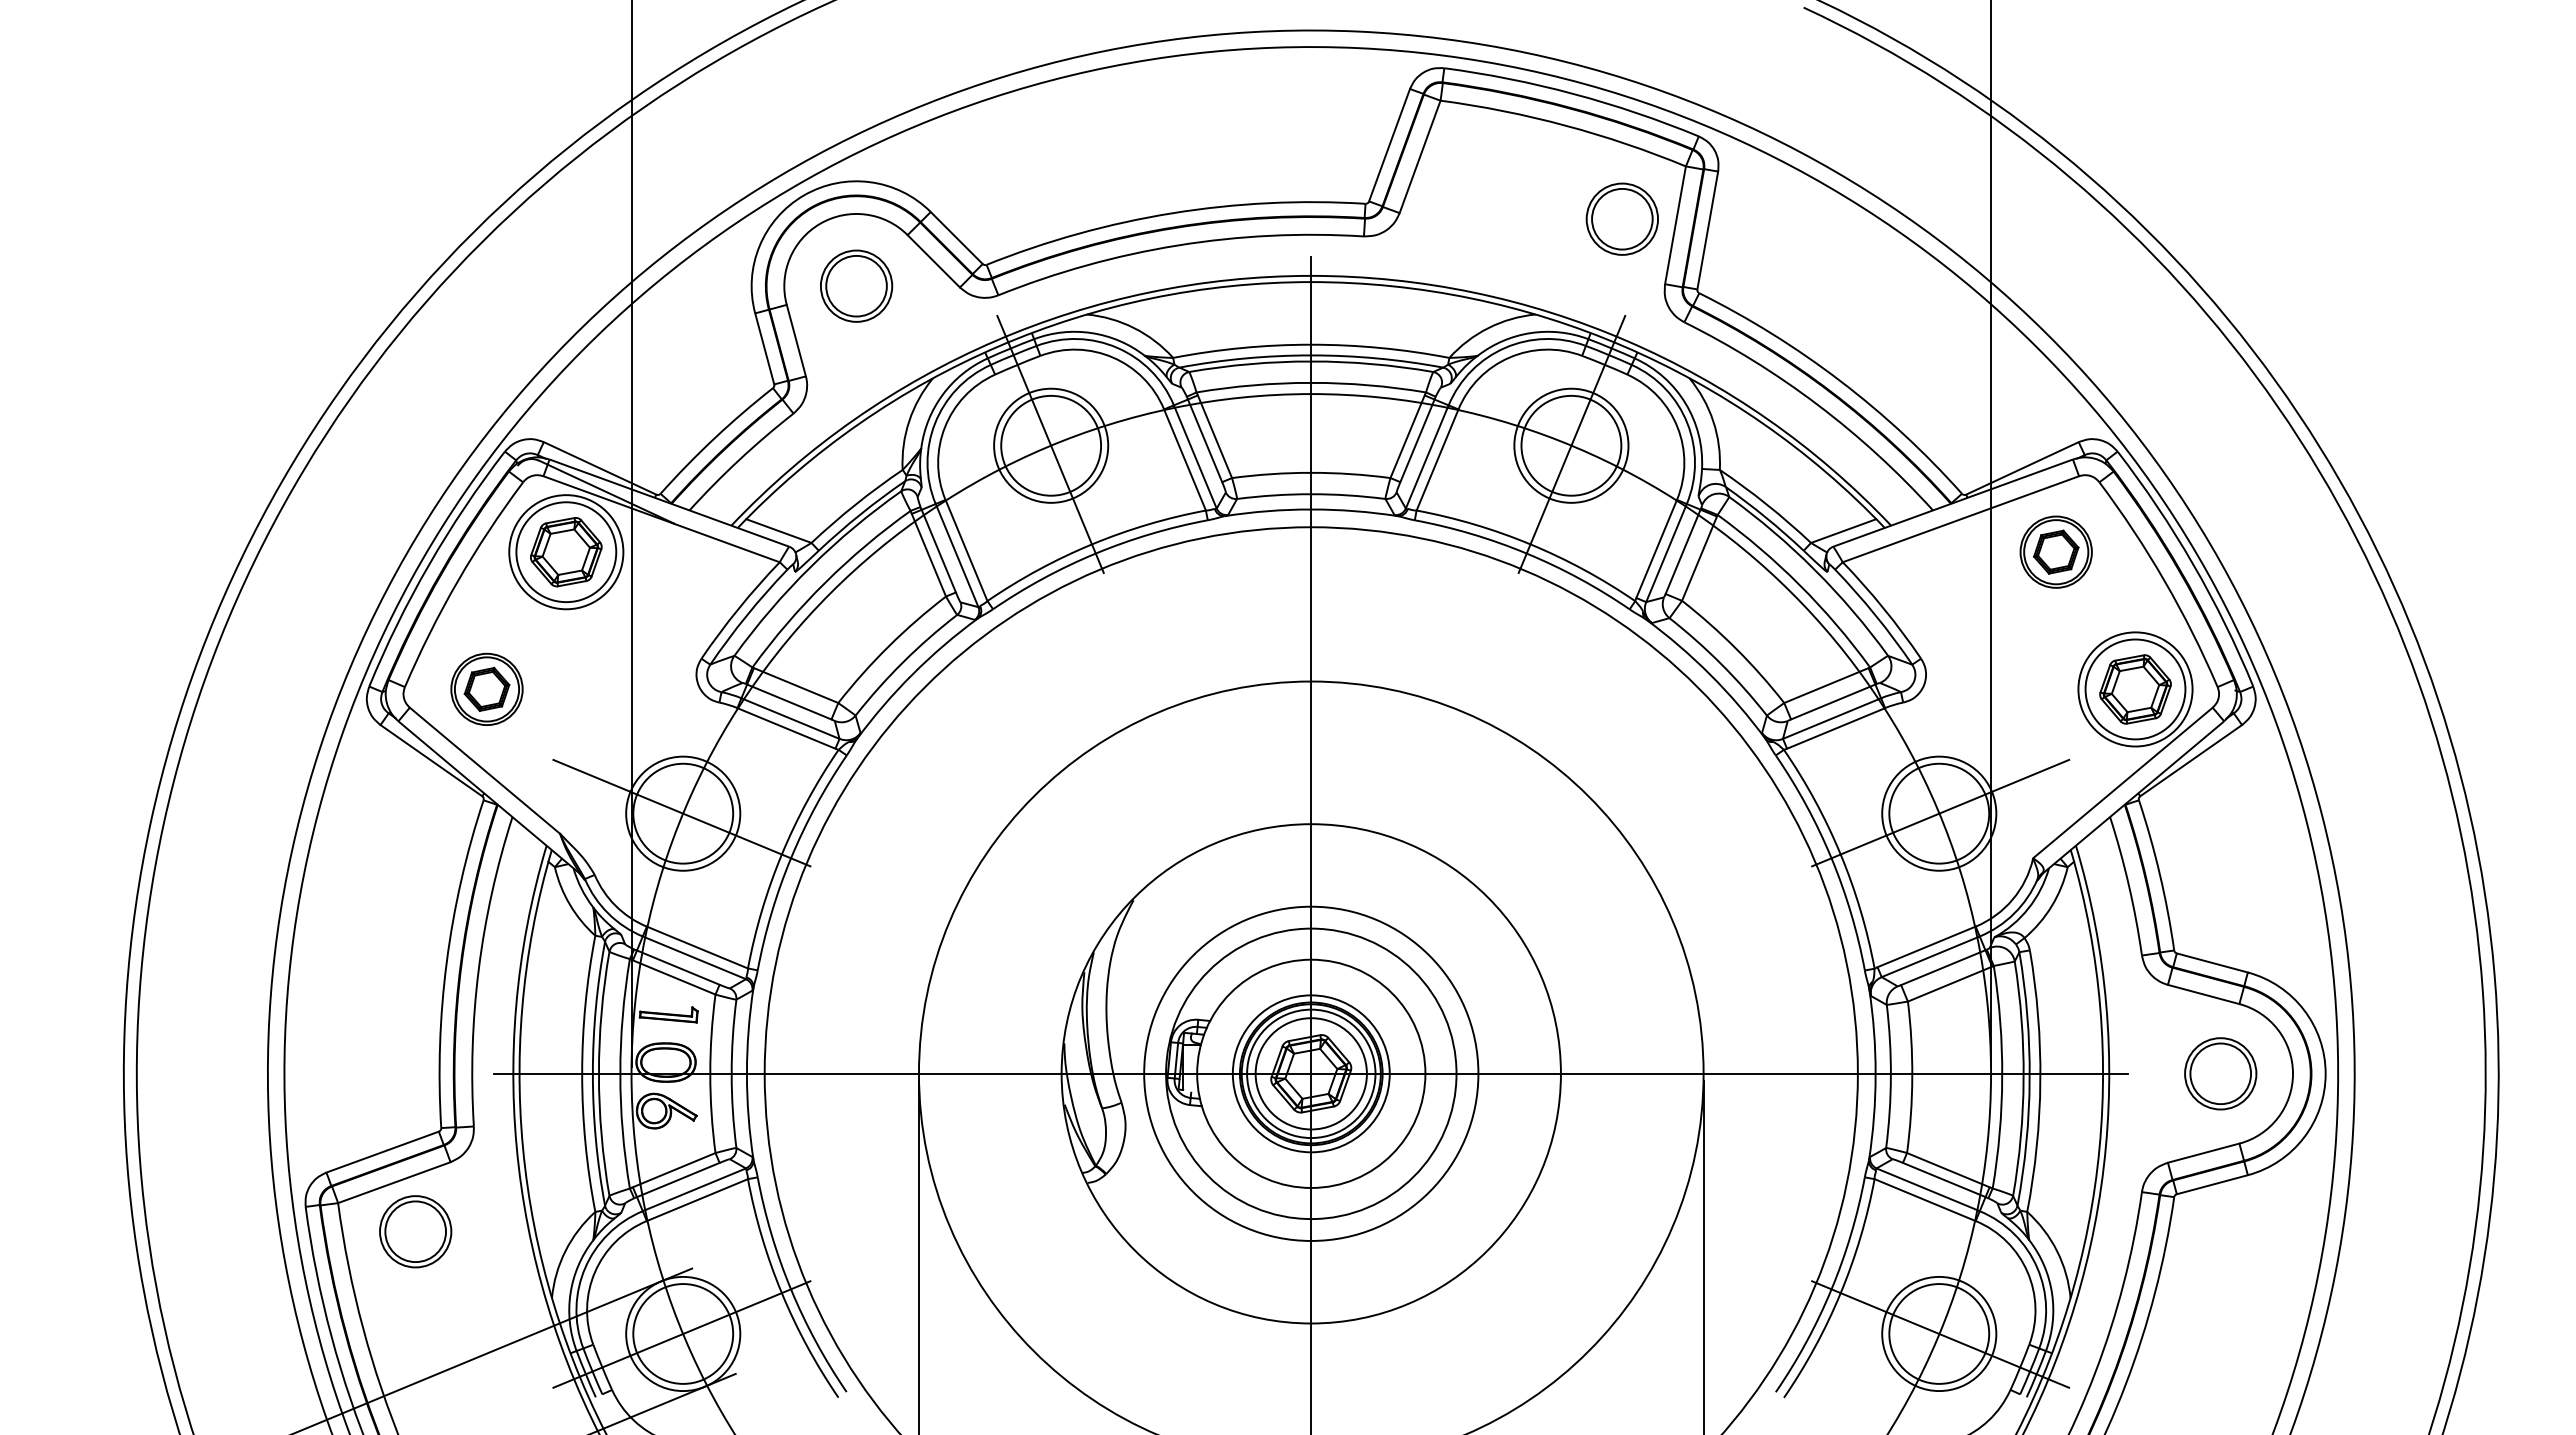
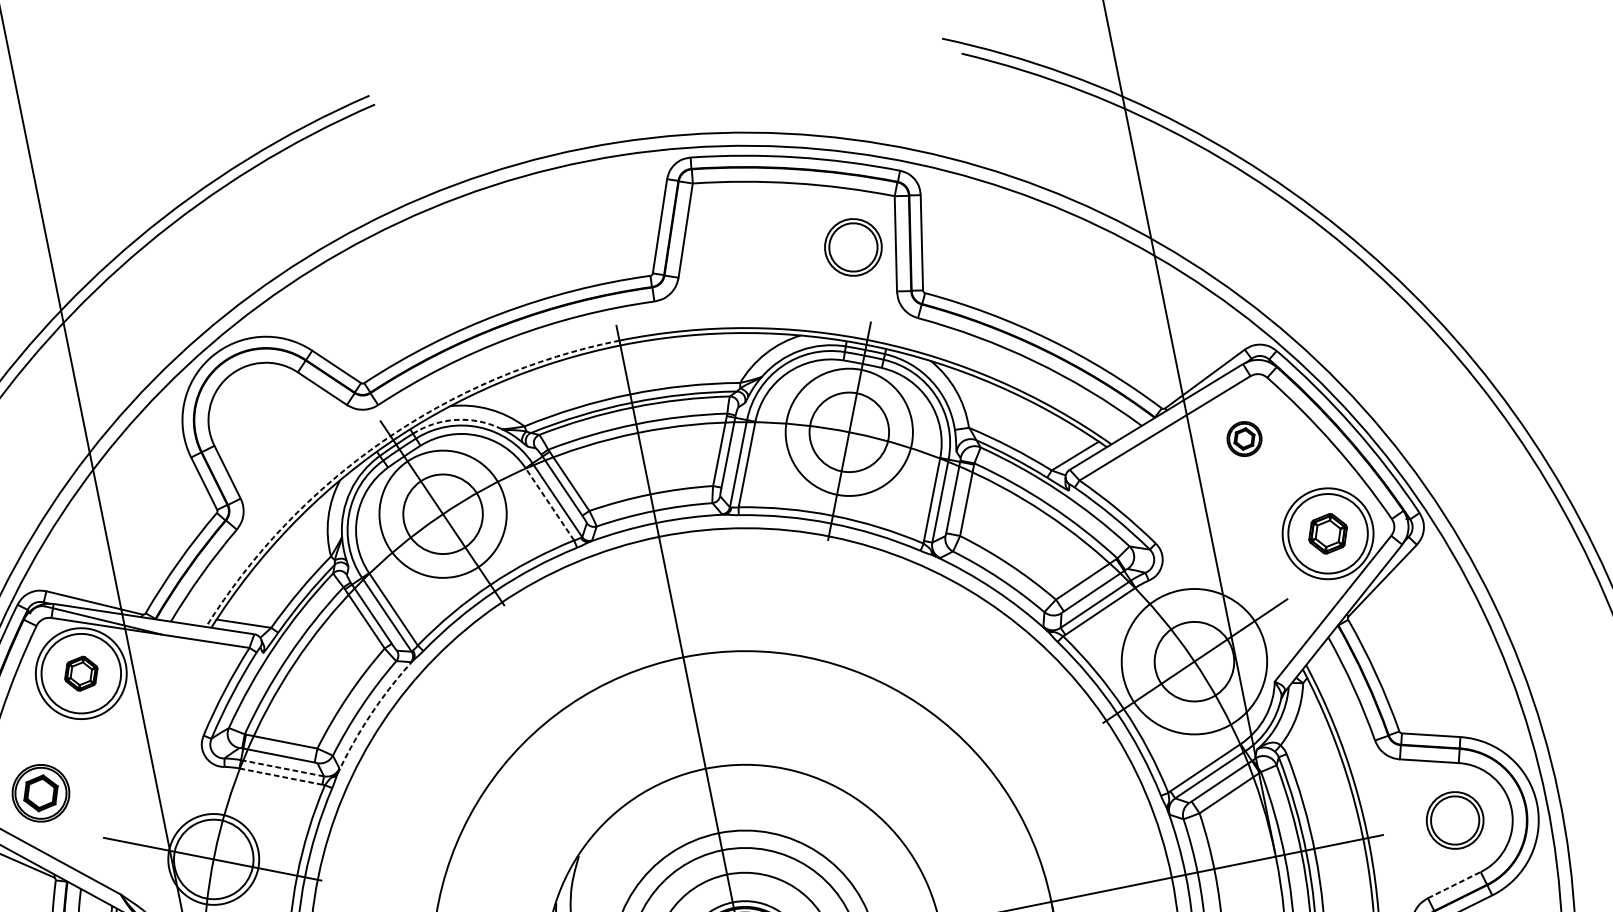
part: (856, 285) -> (265, 419), removed
arc: (1091, 333) -> (456, 420), solid -> dashed
arc: (995, 340) -> (383, 440), solid -> dashed
circle: (1051, 445) -> (443, 513), size x1.4
circle: (1571, 445) -> (849, 432), size x1.4
line: (1185, 459) -> (550, 503), solid -> dashed
part: (2055, 551) -> (1243, 438), size x0.6
part: (566, 552) -> (81, 673), size x0.6
arc: (912, 674) -> (370, 714), solid -> dashed
part: (2135, 689) -> (1328, 533), size x0.7
line: (790, 718) -> (282, 768), solid -> dashed
line: (785, 728) -> (280, 776), solid -> dashed
circle: (1939, 813) -> (1194, 661), size x1.6
line: (2203, 1153) -> (1454, 885), solid -> dashed

